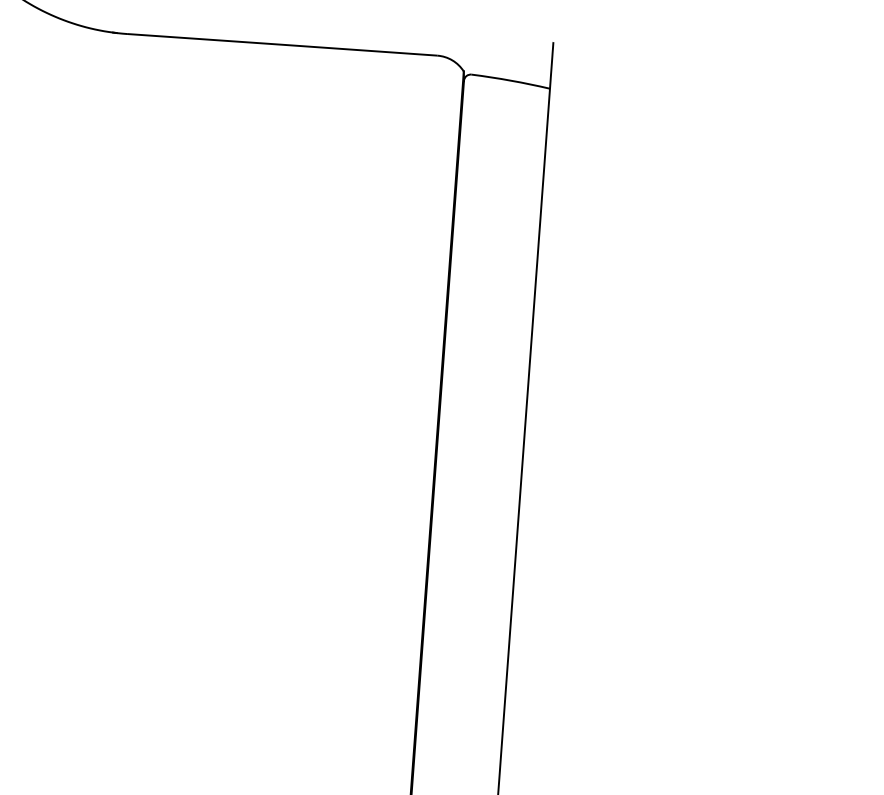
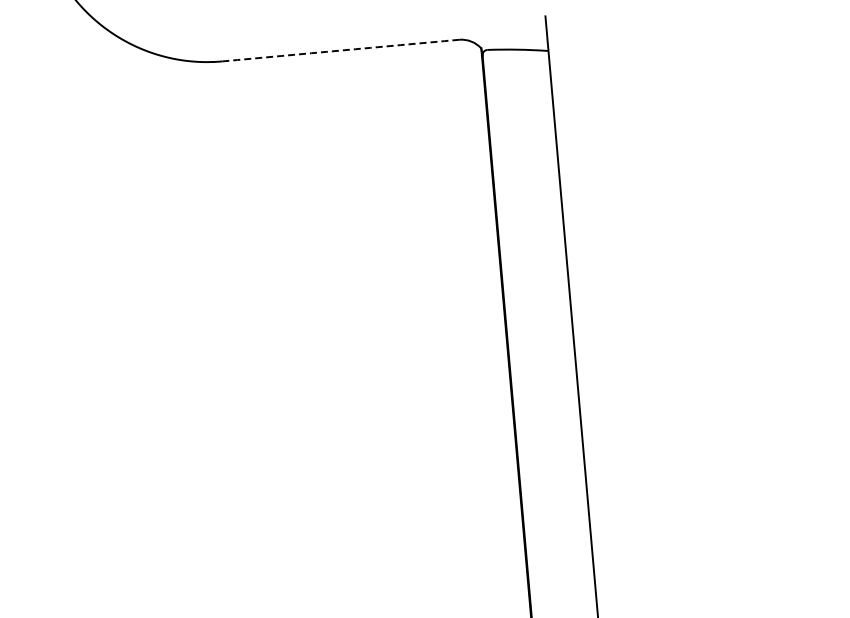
arc: (281, 44) -> (340, 50), solid -> dashed

